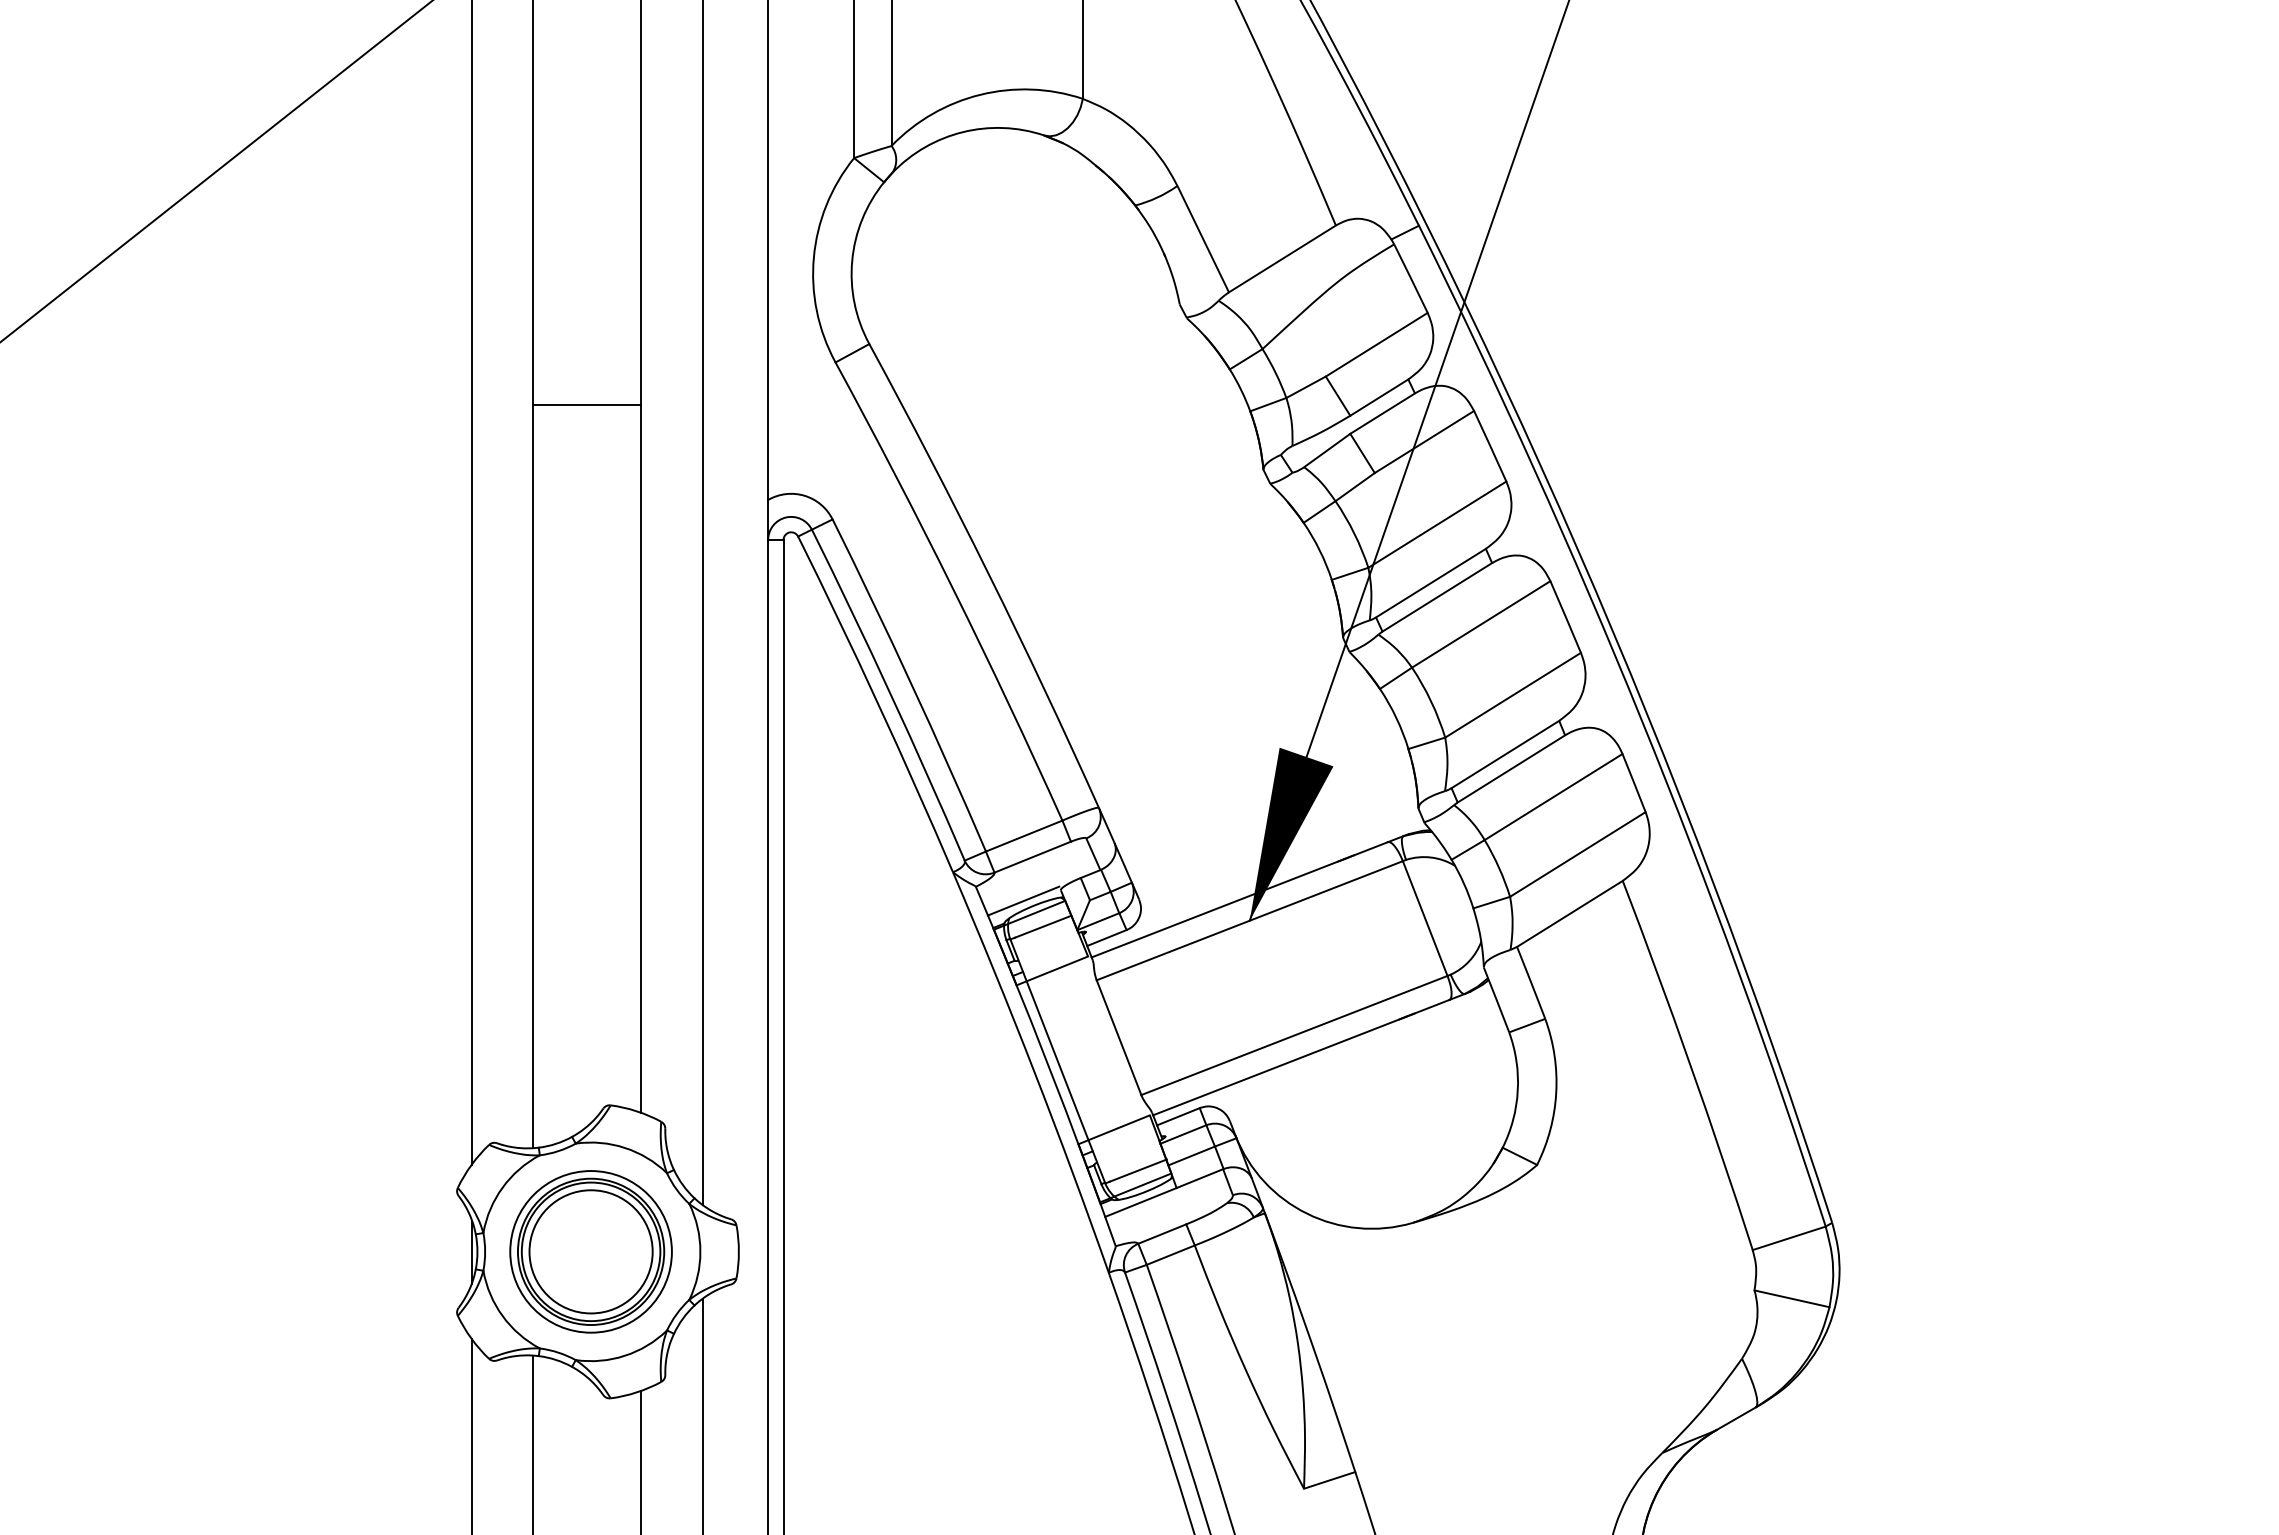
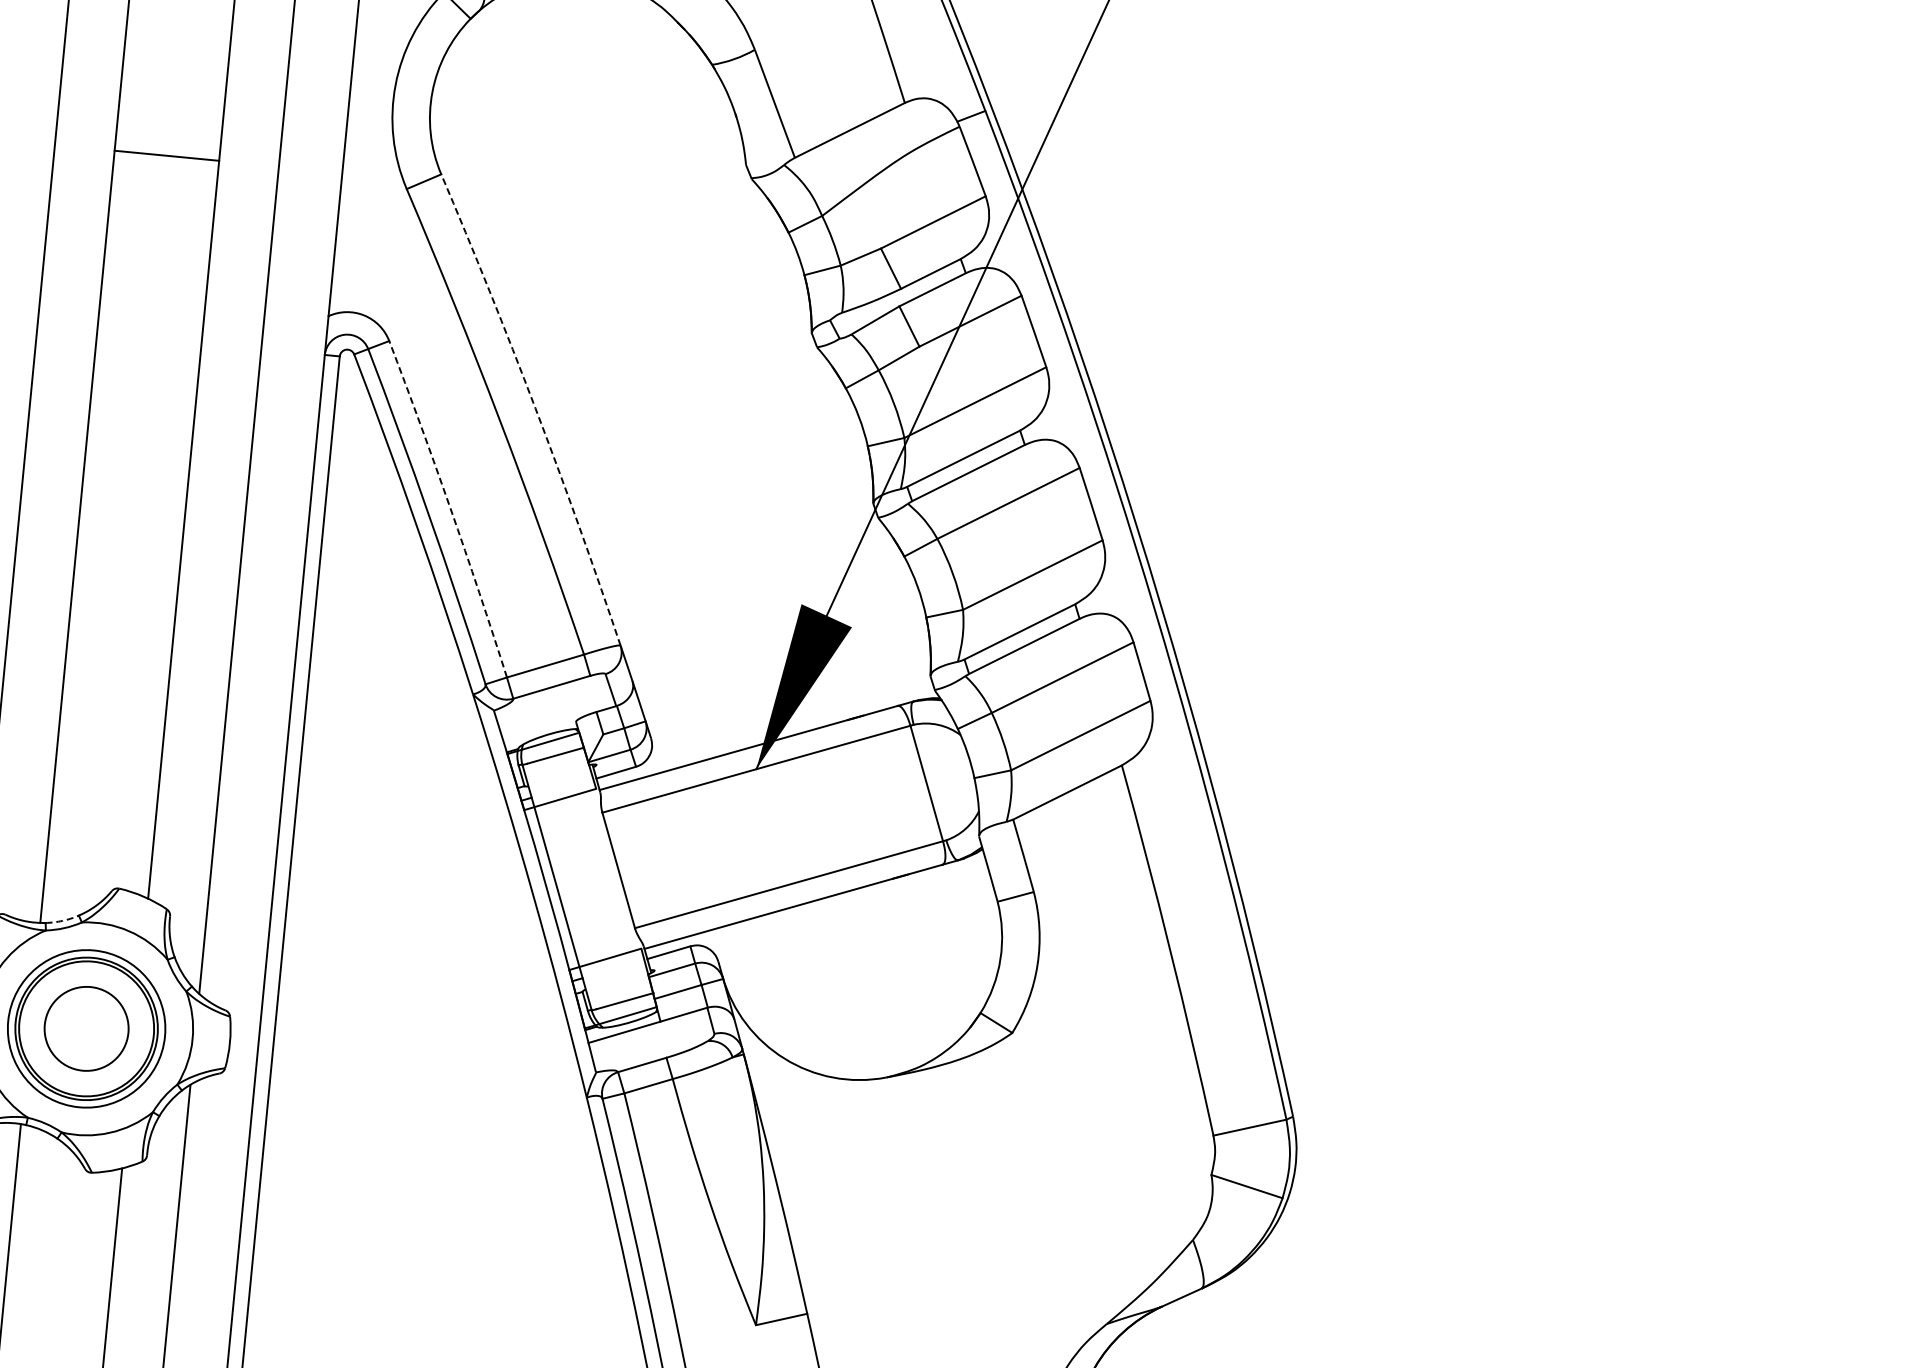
line: (587, 405) -> (167, 156), moved
arc: (988, 573) -> (535, 408), solid -> dashed
arc: (911, 684) -> (450, 508), solid -> dashed
line: (1023, 900) -> (538, 728), removed
arc: (555, 1143) -> (62, 920), solid -> dashed
circle: (590, 1251) -> (86, 1028), size x0.7

